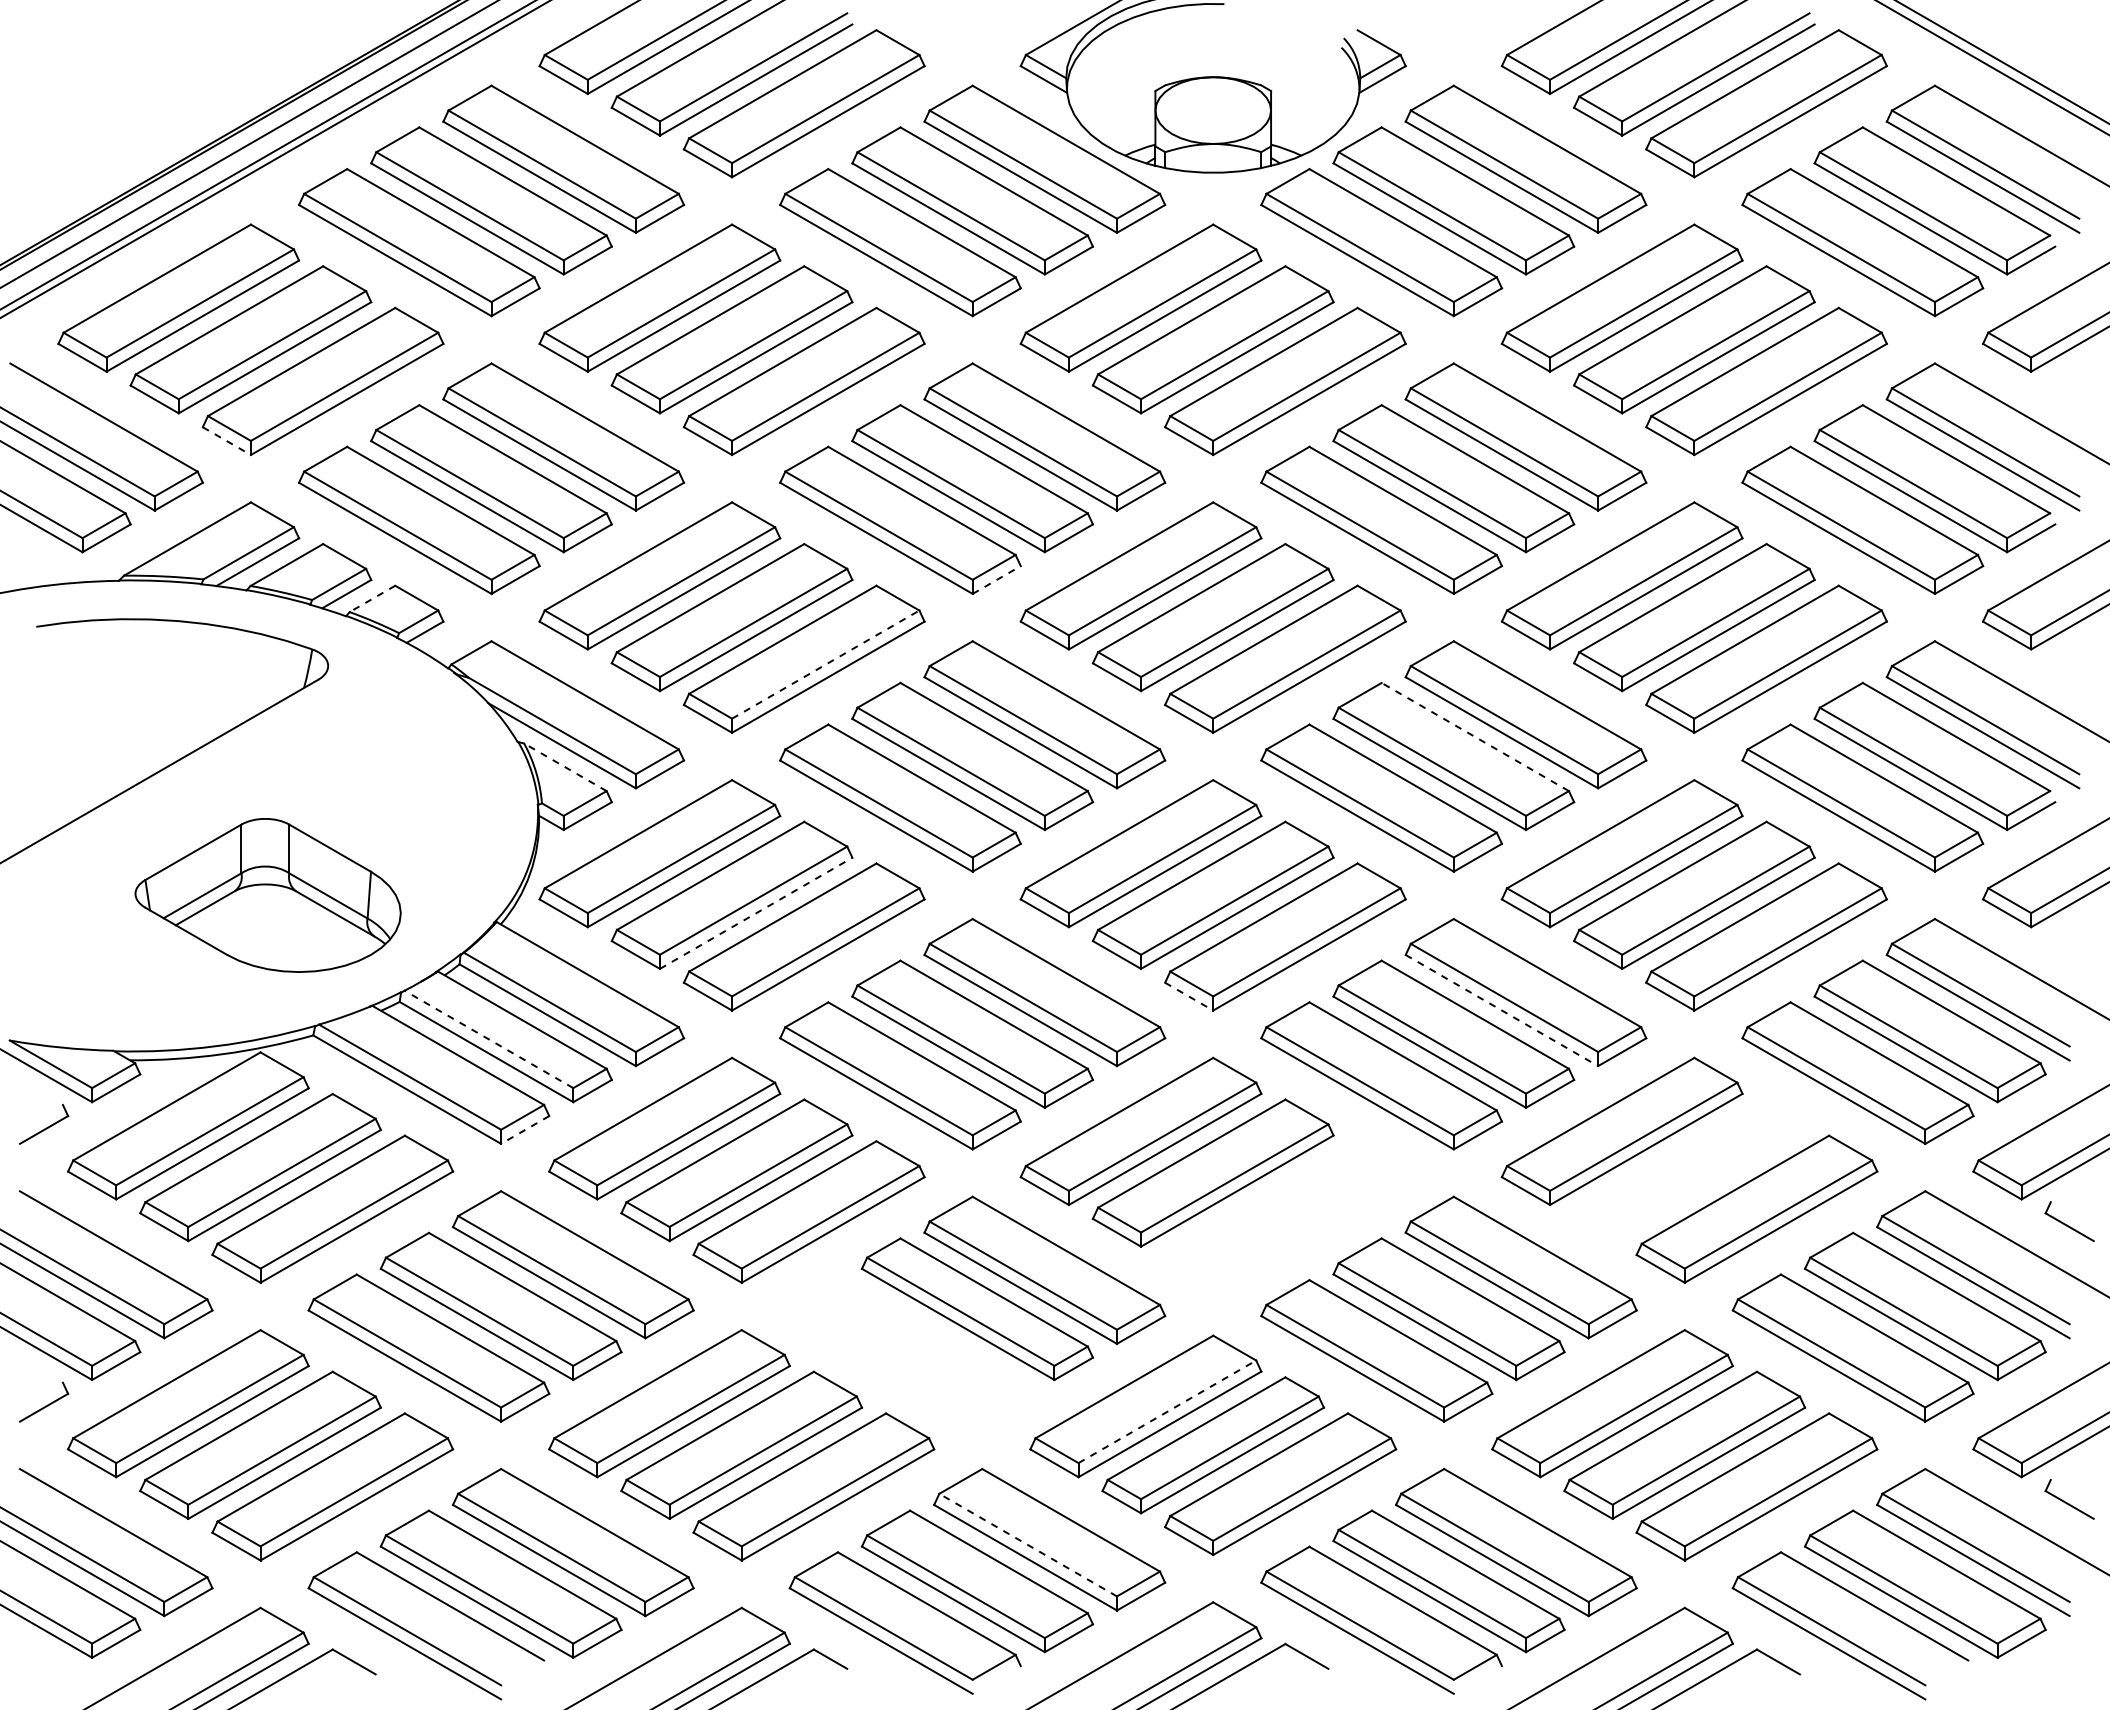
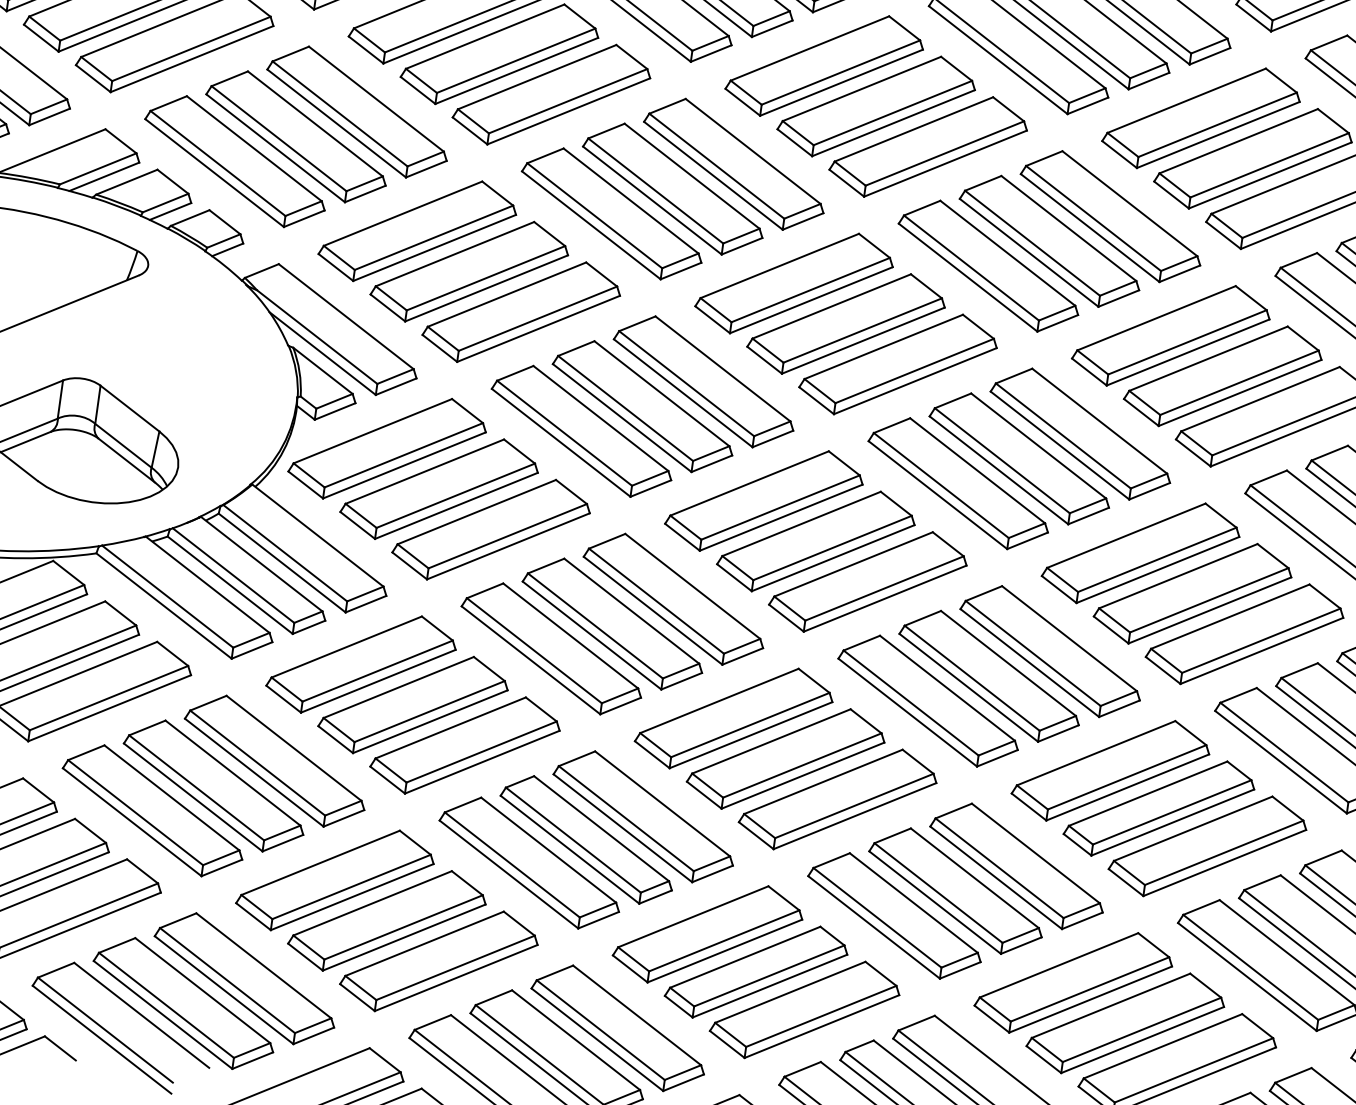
line: (226, 441) -> (92, 78), dashed -> solid
line: (996, 580) -> (680, 271), dashed -> solid
line: (372, 599) -> (190, 218), dashed -> solid
line: (826, 664) -> (538, 318), dashed -> solid
line: (1474, 736) -> (1038, 445), dashed -> solid
line: (565, 767) -> (323, 371), dashed -> solid
line: (756, 913) -> (456, 506), dashed -> solid
line: (1189, 996) -> (786, 618), dashed -> solid
line: (1502, 1010) -> (1030, 663), dashed -> solid
line: (488, 1039) -> (233, 575), dashed -> solid
line: (525, 1129) -> (252, 650), dashed -> solid
part: (1689, 1170) -> (1159, 808), added
part: (1285, 1214) -> (838, 799), added
part: (909, 1347) -> (529, 862), added
line: (1167, 1411) -> (724, 940), dashed -> solid
line: (1028, 1545) -> (601, 1030), dashed -> solid

